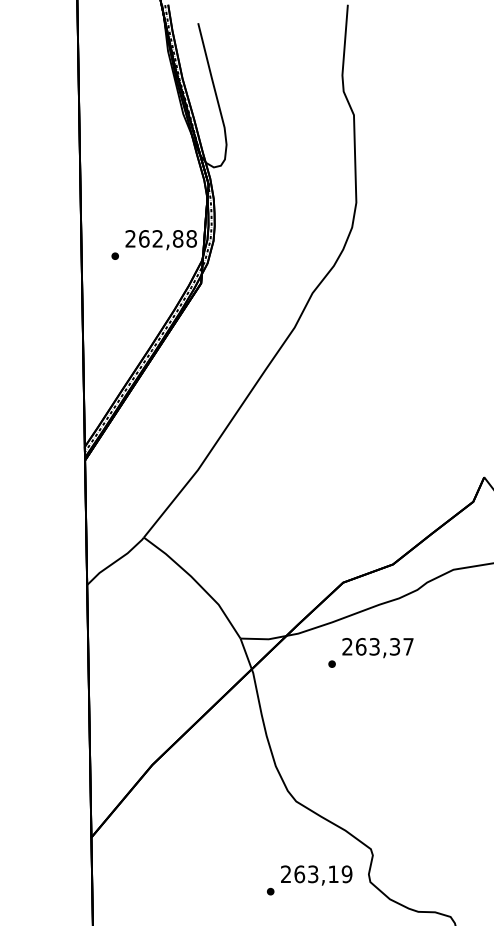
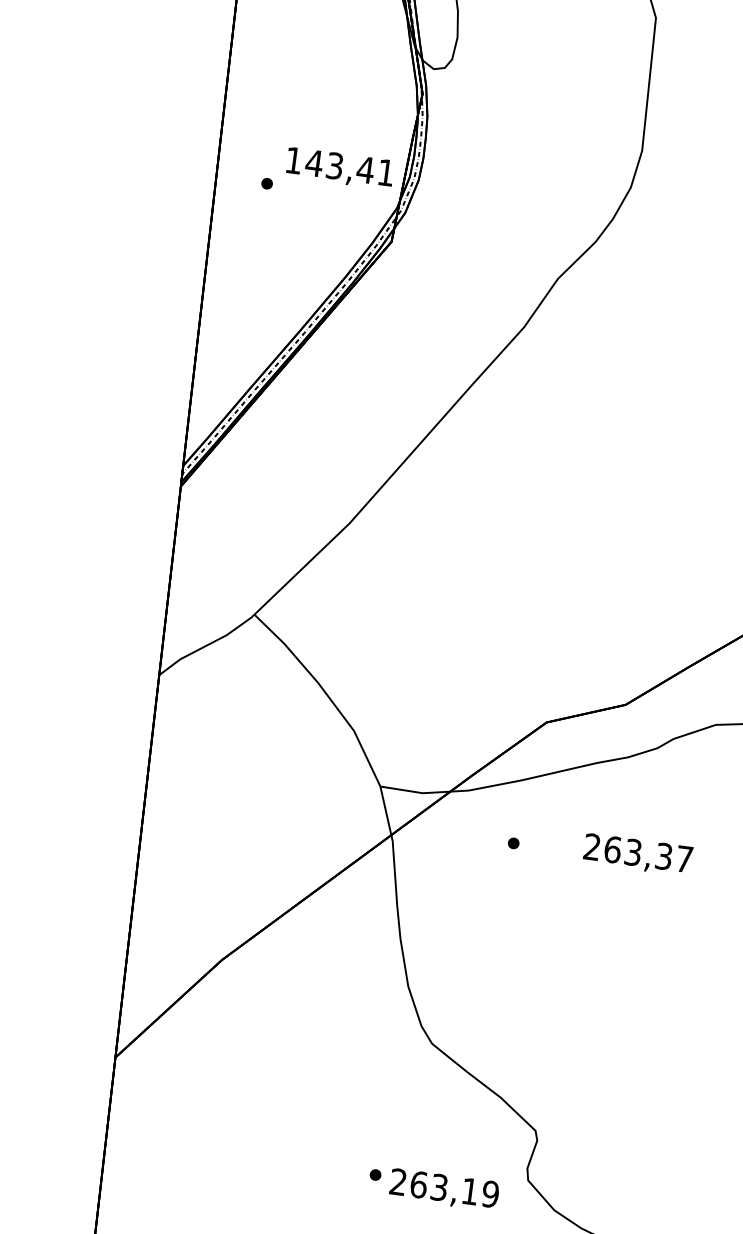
text: (160, 238) -> (339, 165), 262,88 -> 143,41
text: (377, 648) -> (637, 855), moved
text: (316, 875) -> (444, 1189), moved

